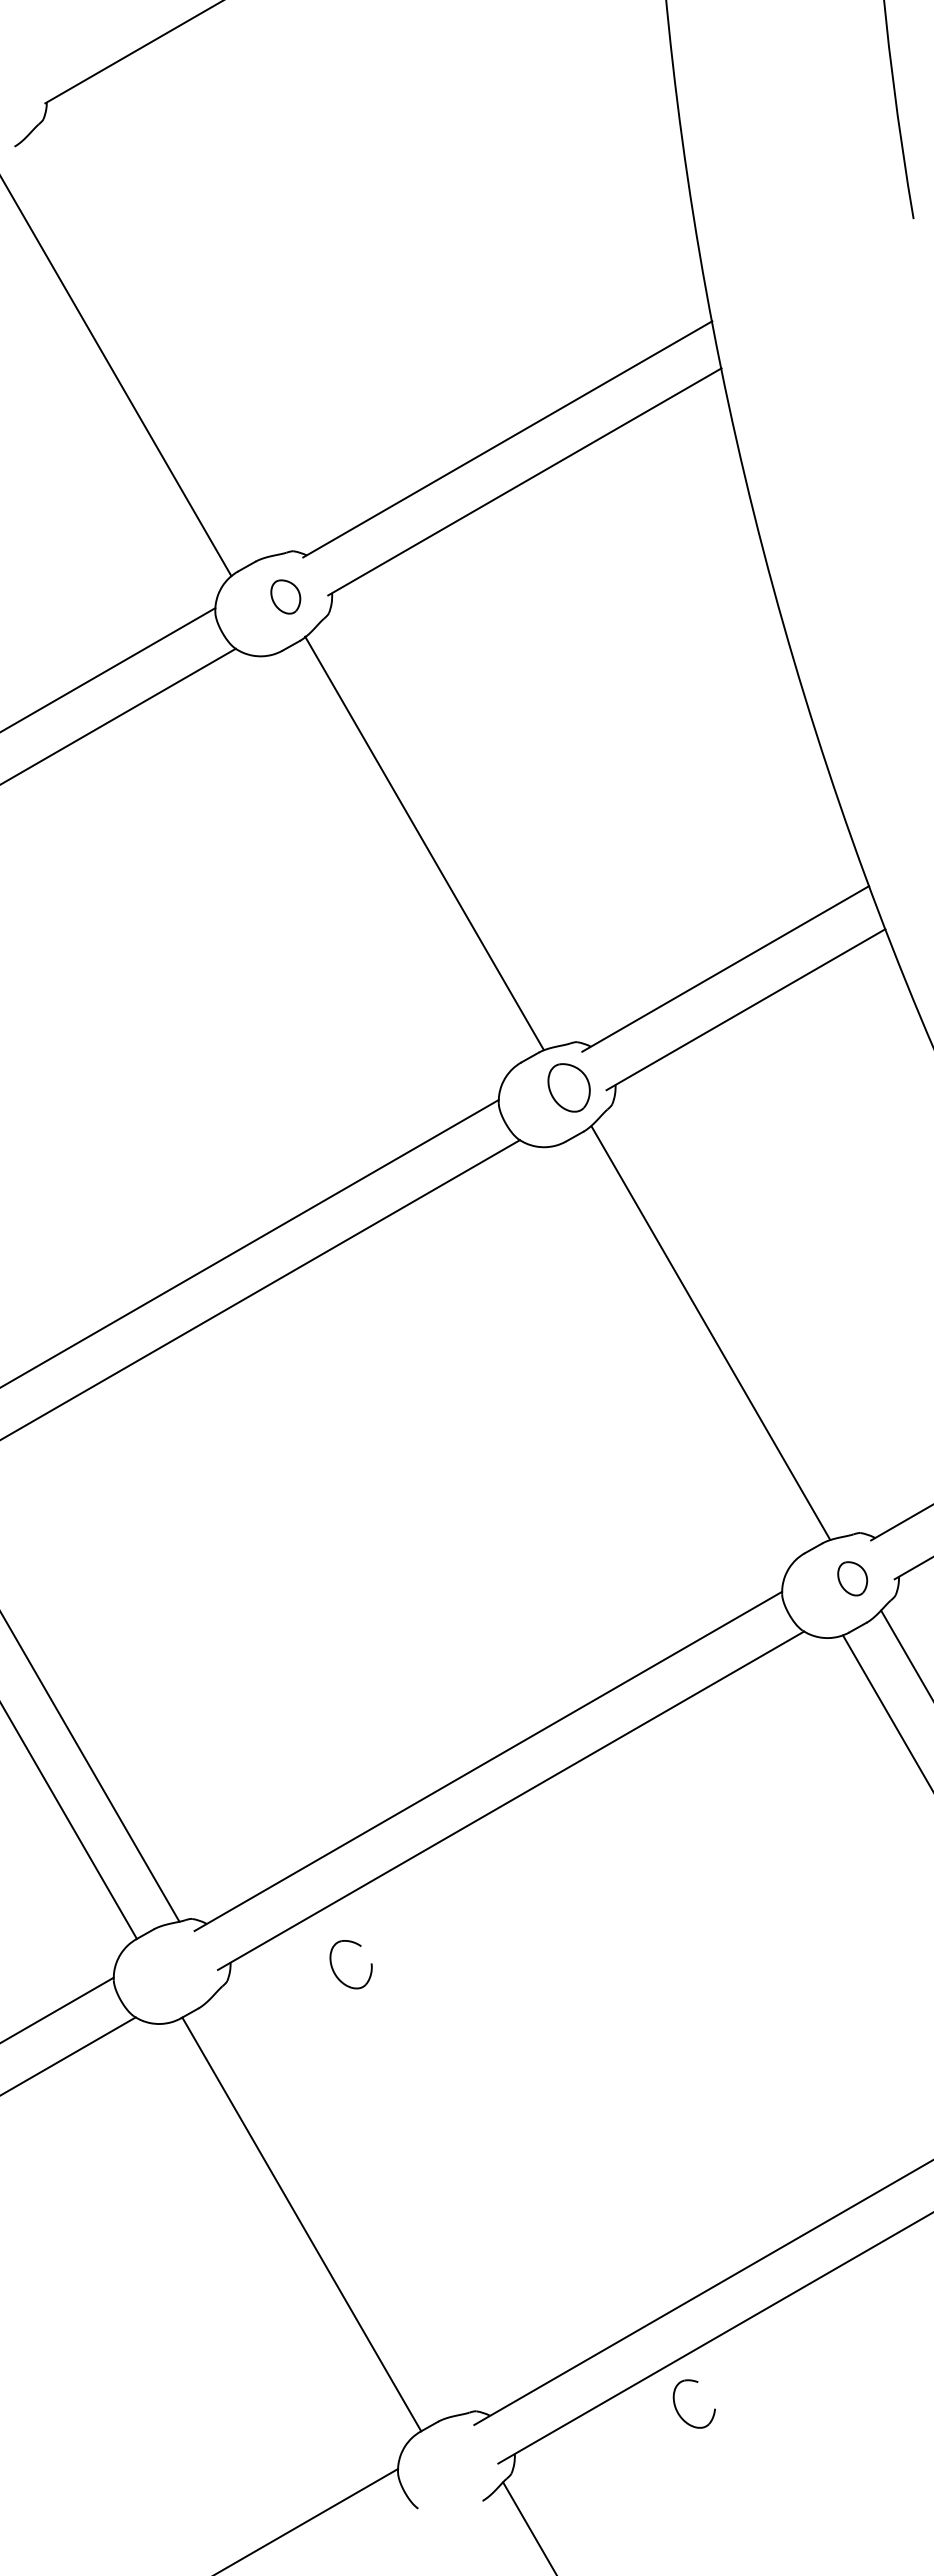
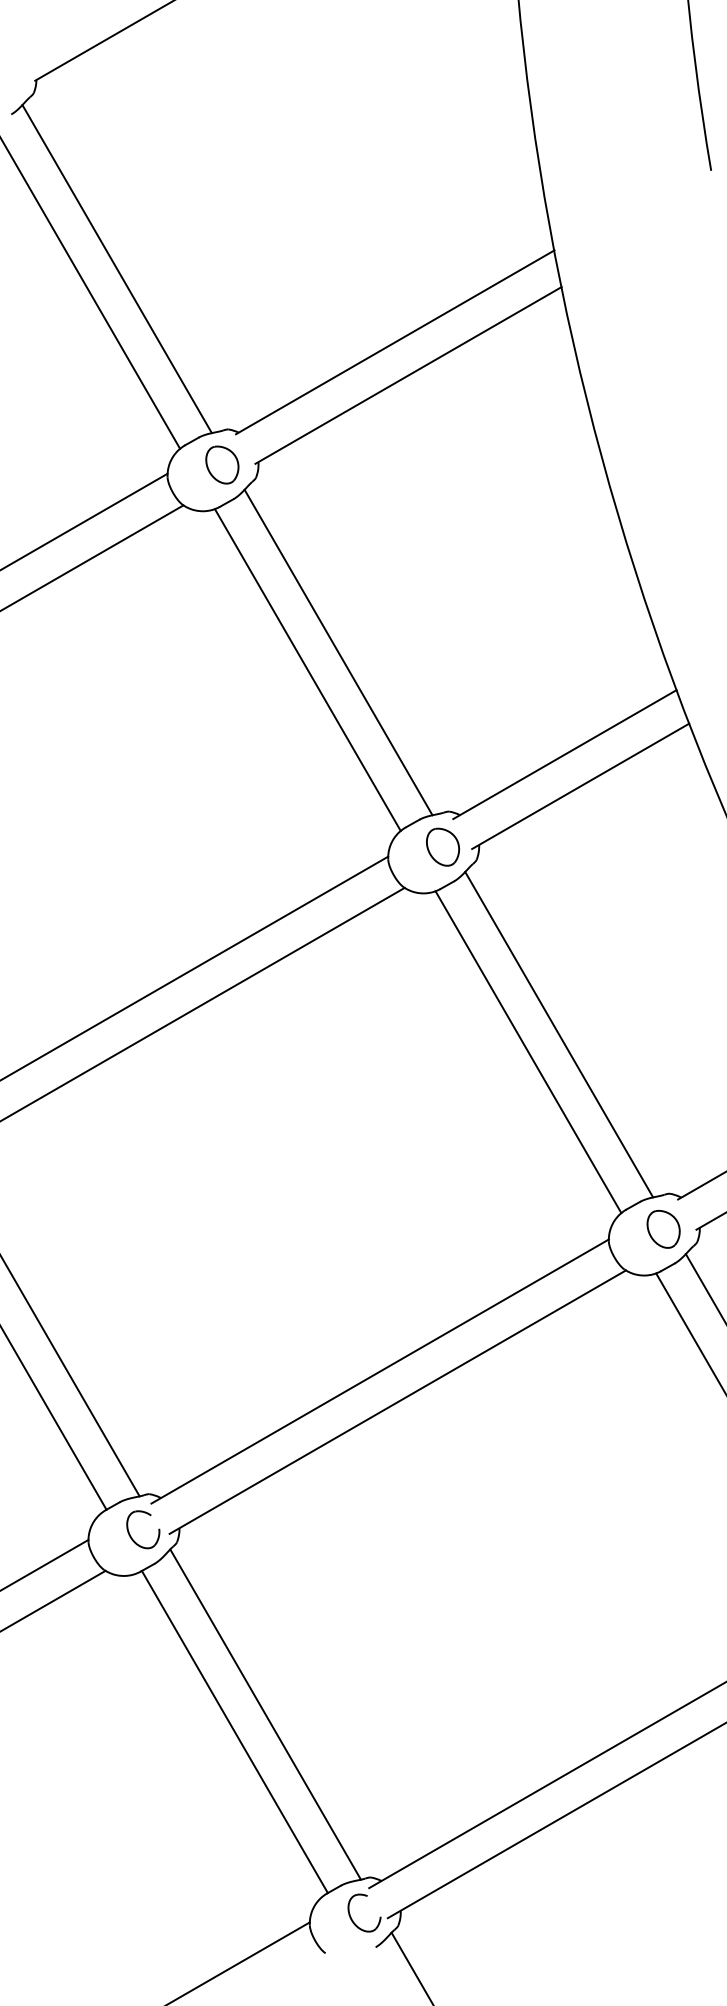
line: (150, 344) -> (117, 268), added
part: (285, 596) -> (222, 464), size x1.43
line: (434, 837) -> (338, 652), added
line: (424, 842) -> (307, 669), moved
line: (718, 1328) -> (559, 1034), added
line: (710, 1332) -> (528, 1051), moved
part: (852, 1578) -> (663, 1229), size x1.43
part: (335, 1972) -> (131, 1535), moved
line: (340, 2201) -> (265, 1714), added
part: (678, 2411) -> (352, 1918), moved

